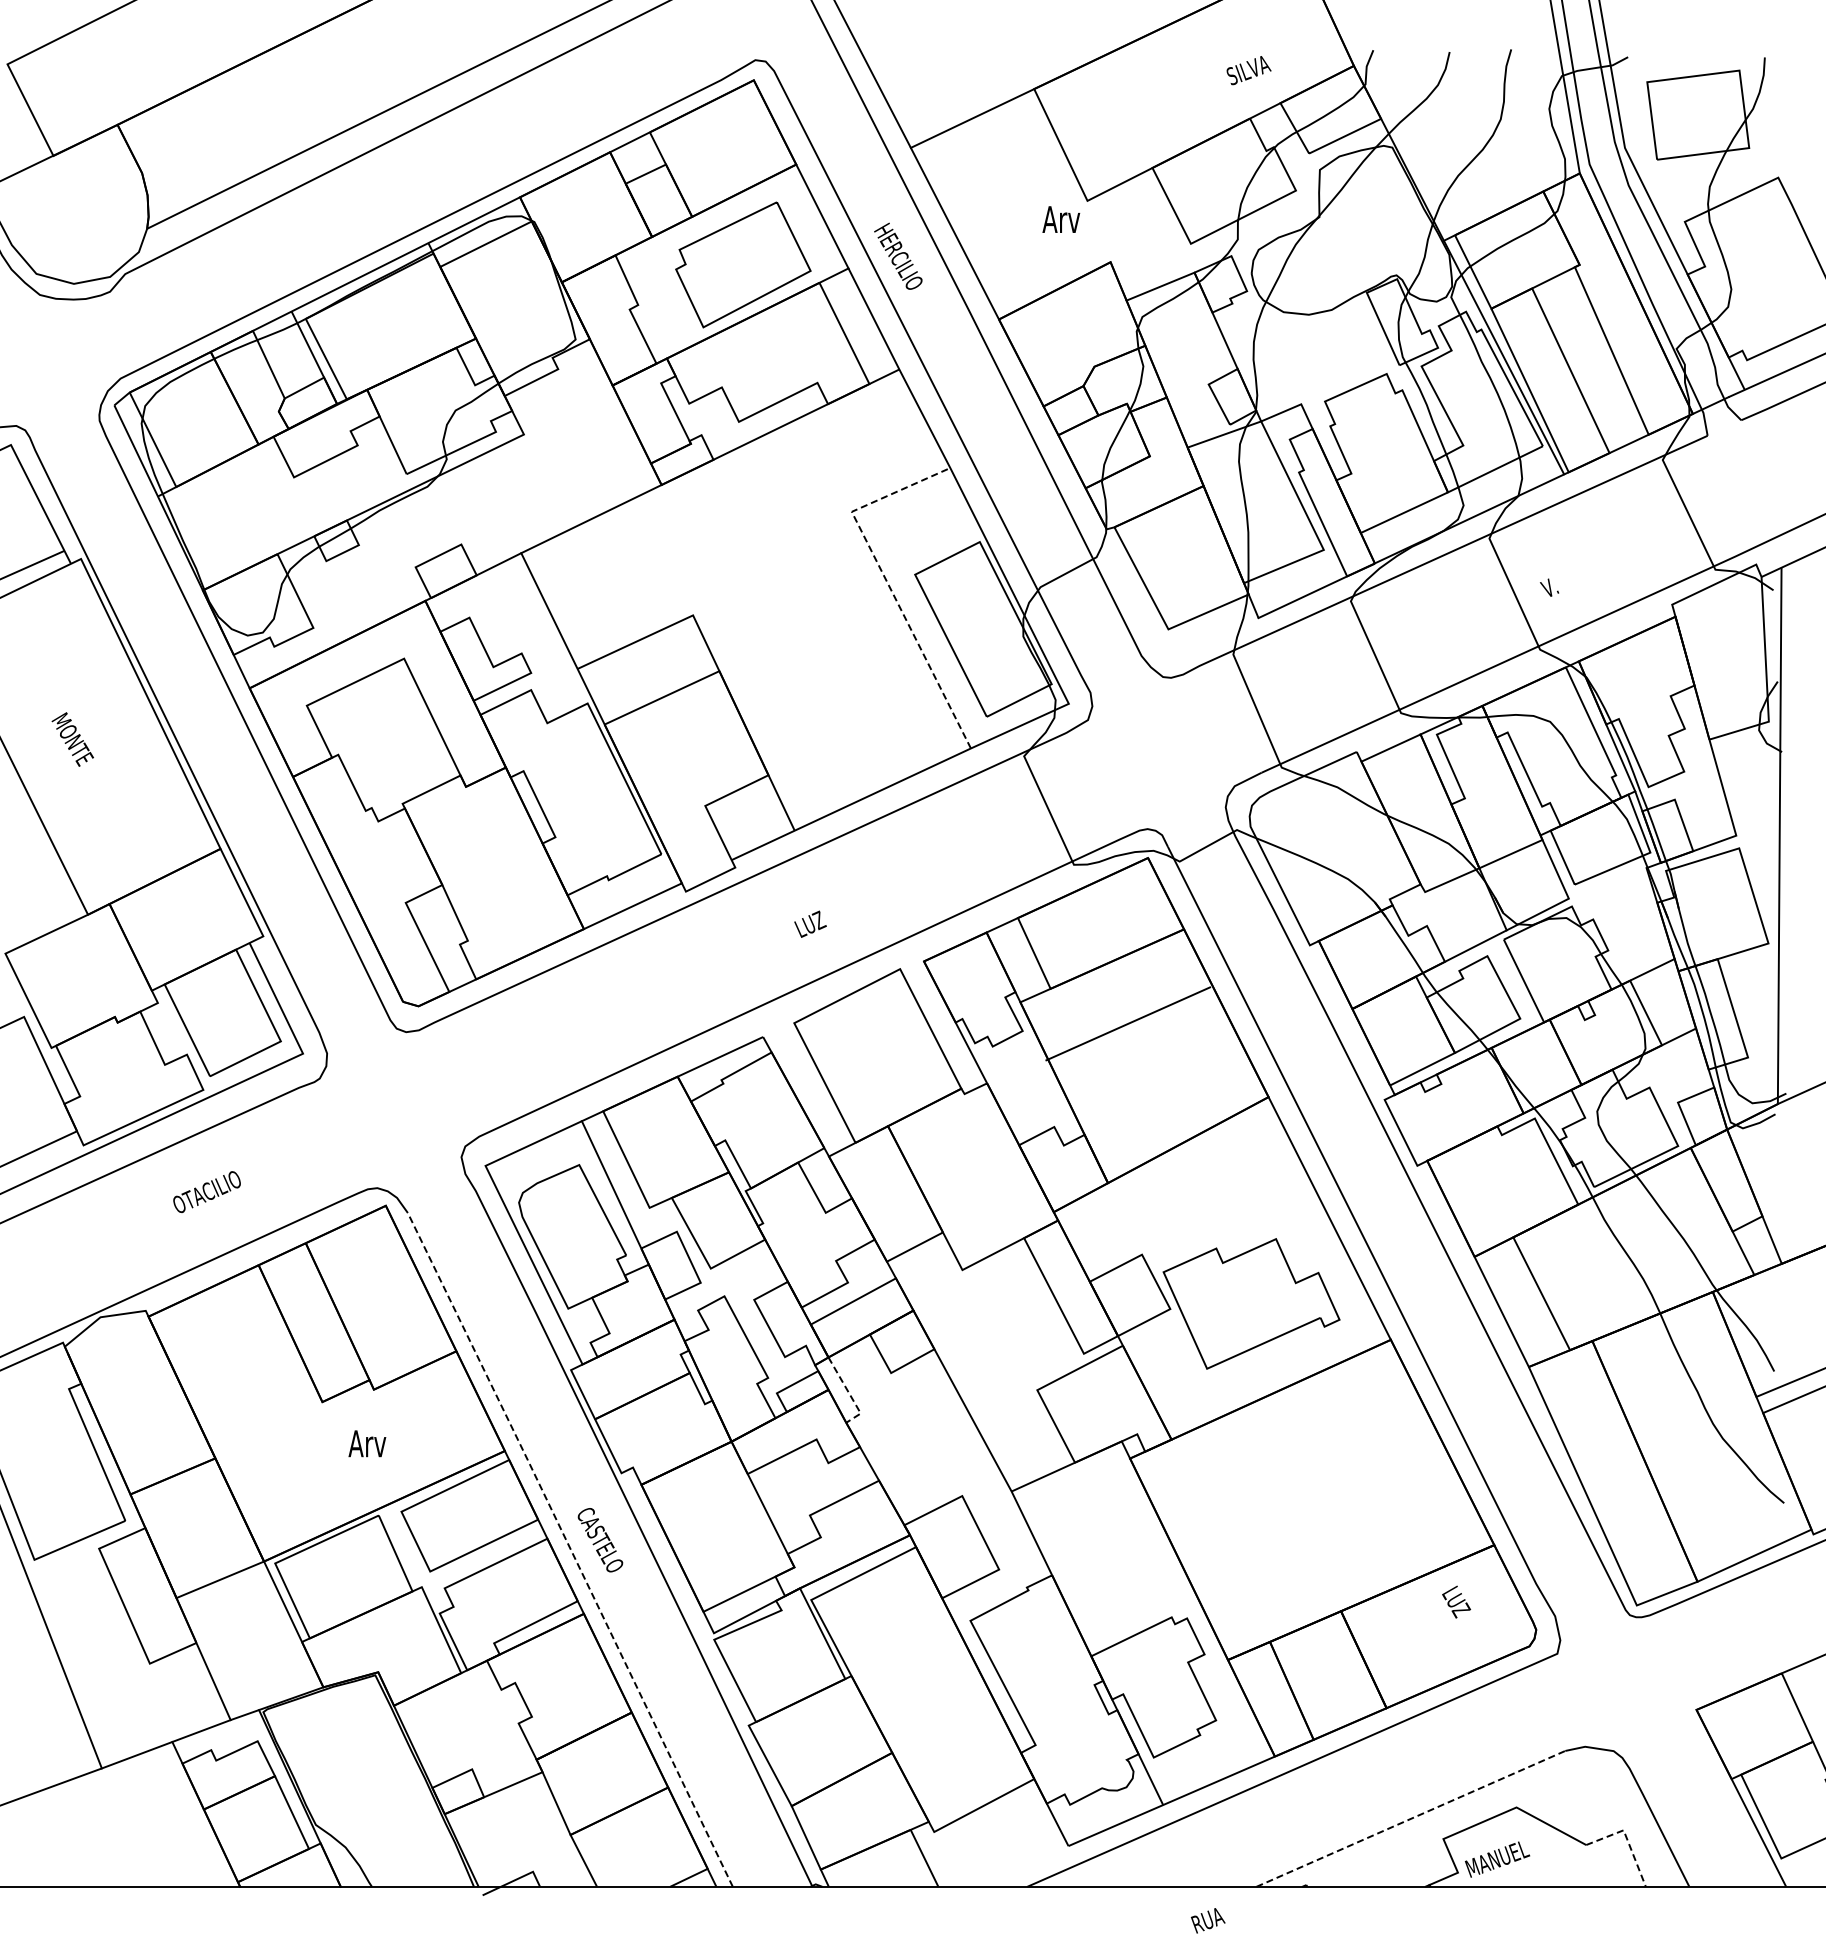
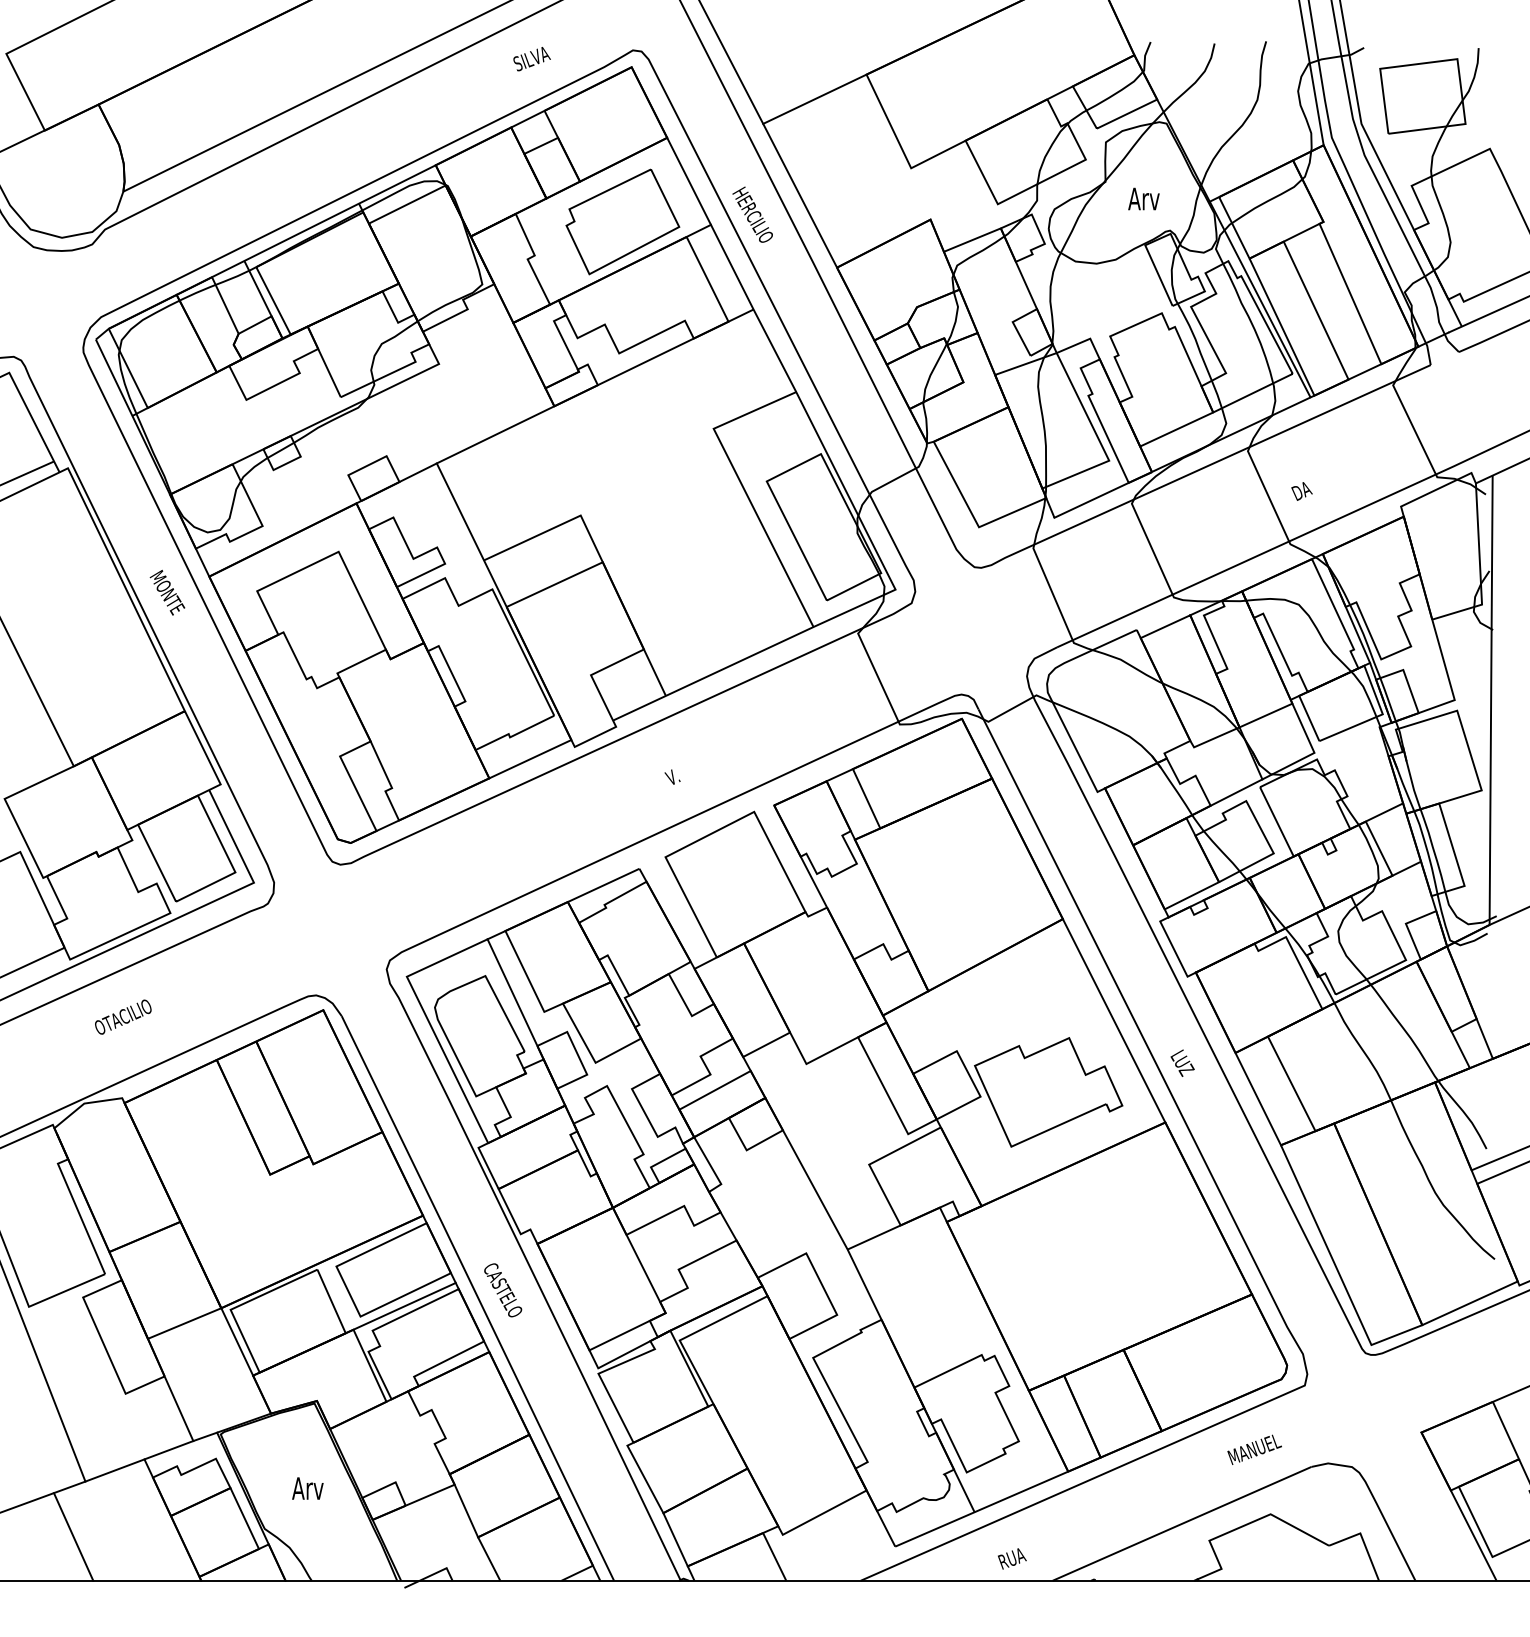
text: (1248, 70) -> (531, 59), moved
text: (1061, 219) -> (1144, 198), moved
line: (886, 581) -> (742, 487), dashed -> solid
text: (1552, 586) -> (1300, 491), V. -> DA
text: (72, 739) -> (167, 592), moved
text: (809, 923) -> (678, 773), LUZ -> V.
line: (1128, 1023) -> (923, 808), moved
text: (206, 1191) -> (122, 1016), moved
line: (849, 1393) -> (711, 1167), dashed -> solid
text: (367, 1443) -> (307, 1488), moved
line: (570, 1549) -> (478, 1298), dashed -> solid
line: (422, 1586) -> (354, 1329), added
text: (1456, 1601) -> (1182, 1062), moved
line: (1410, 1818) -> (1181, 1523), dashed -> solid
line: (87, 1834) -> (73, 1536), added
line: (1627, 1839) -> (1363, 1541), dashed -> solid
text: (1497, 1859) -> (1254, 1449), moved
text: (1207, 1920) -> (1011, 1558), moved

